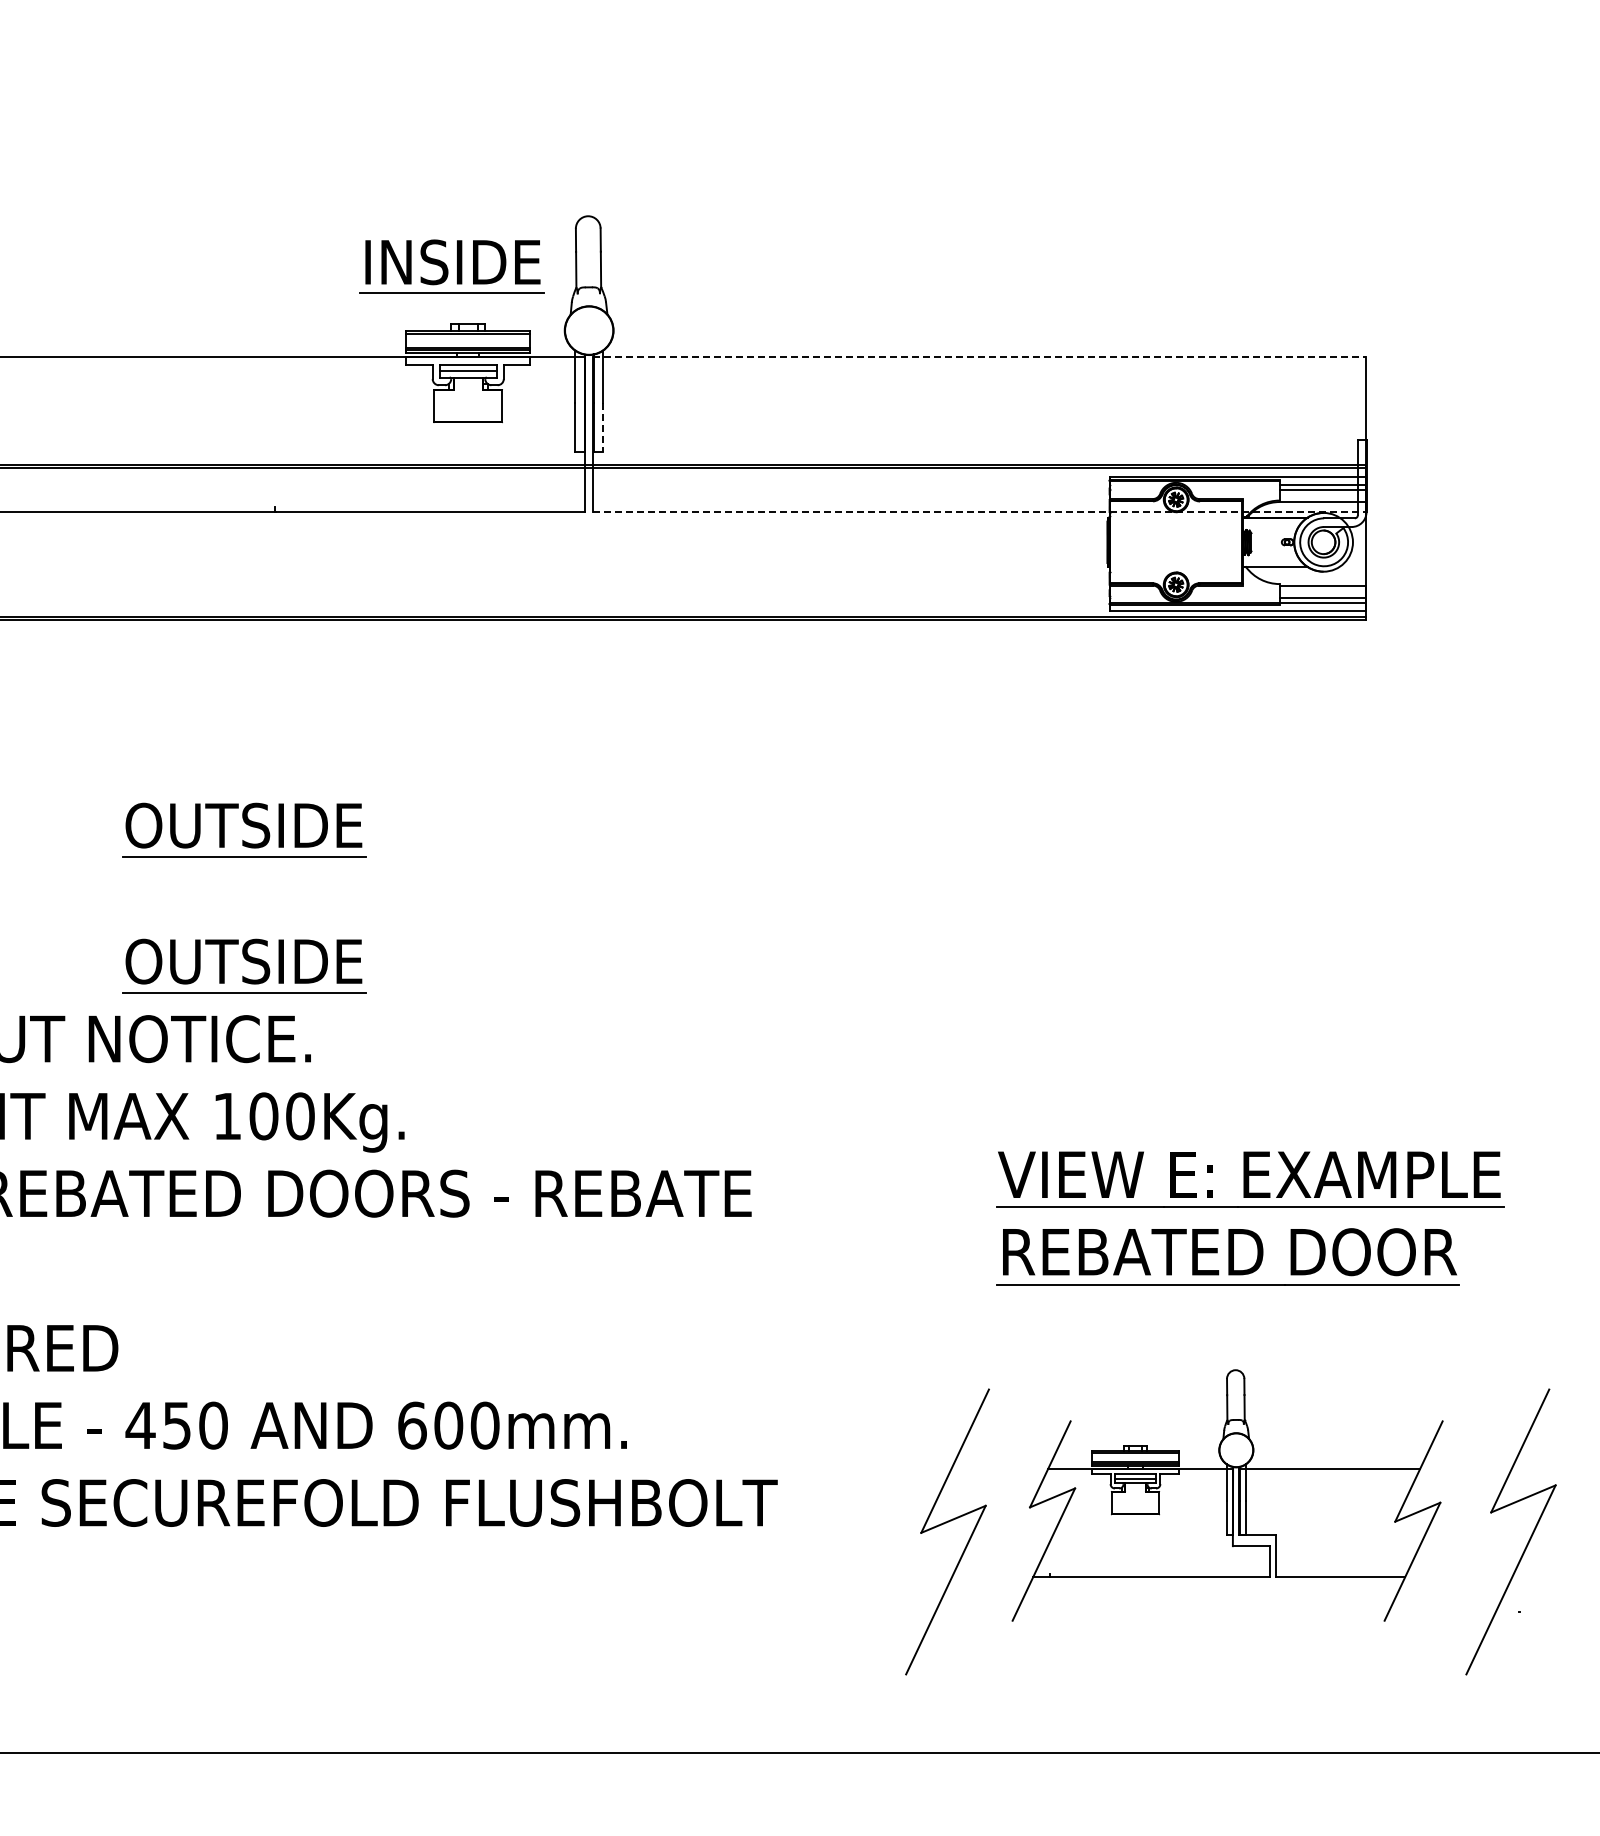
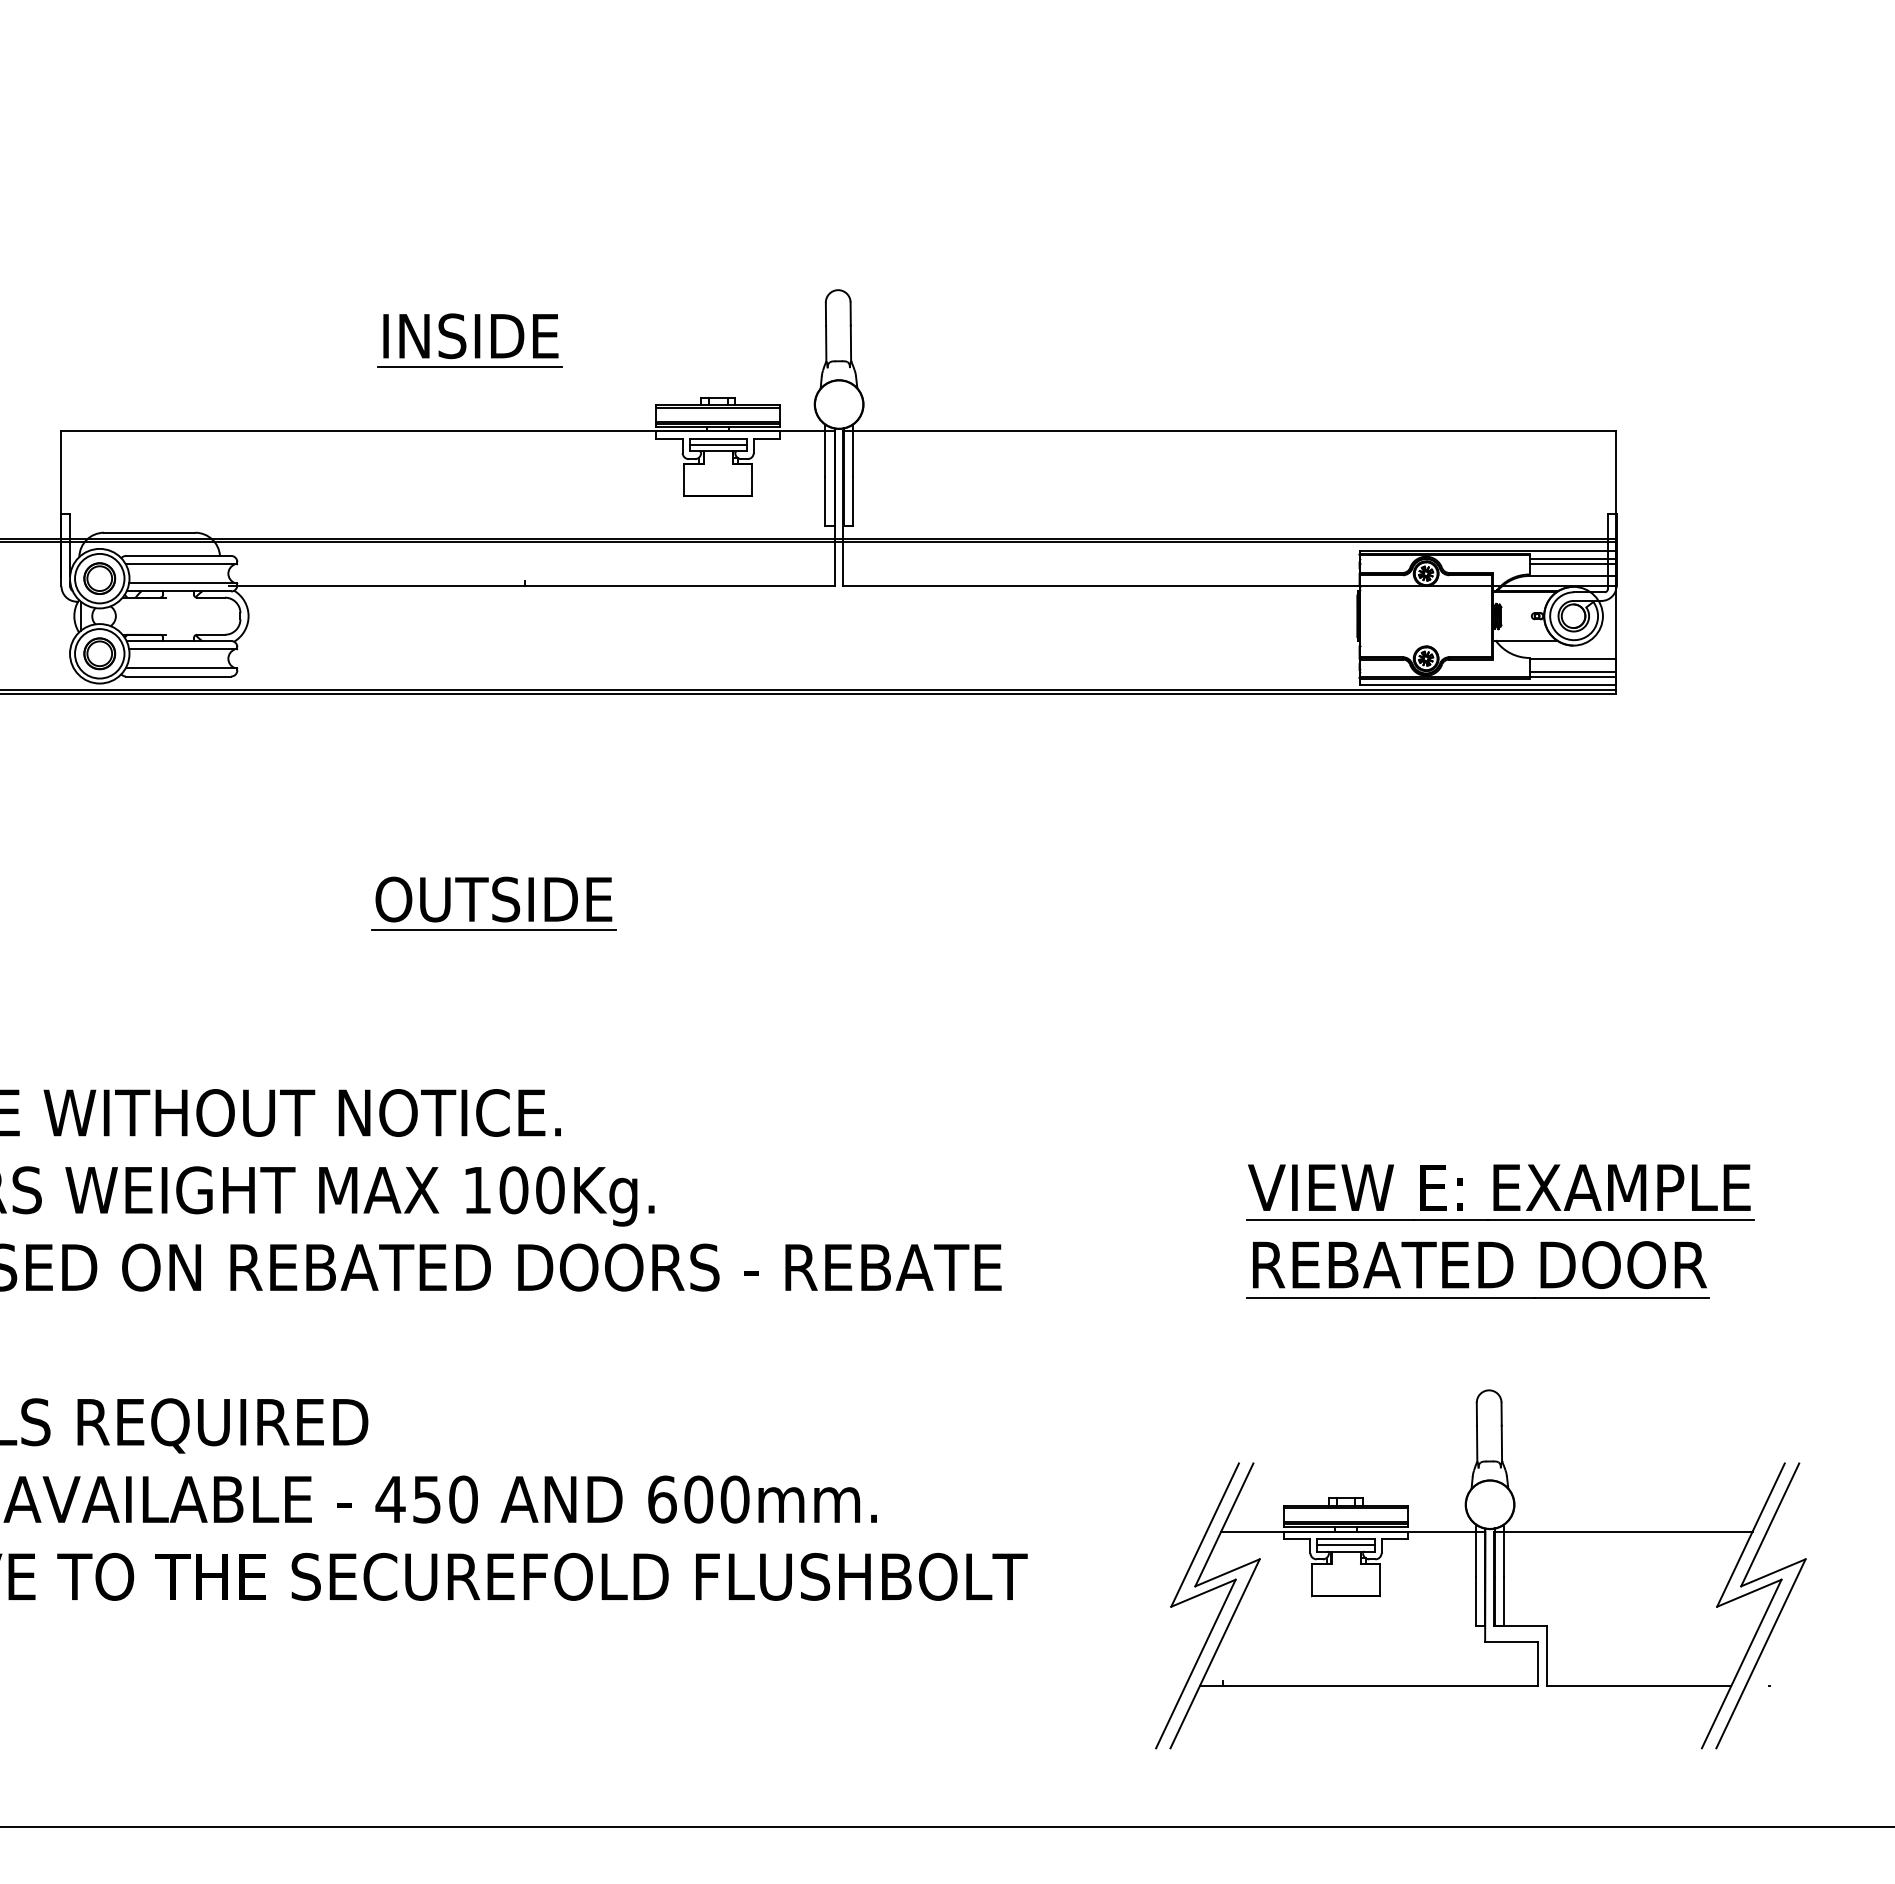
part: (451, 266) -> (469, 340), moved
line: (979, 357) -> (1229, 431), dashed -> solid
line: (603, 427) -> (853, 501), dashed -> solid
line: (979, 511) -> (1229, 585), dashed -> solid
part: (243, 965) -> (493, 1039), removed
part: (1250, 1207) -> (1500, 1220), moved
part: (1227, 1495) -> (1477, 1569), size x1.43

